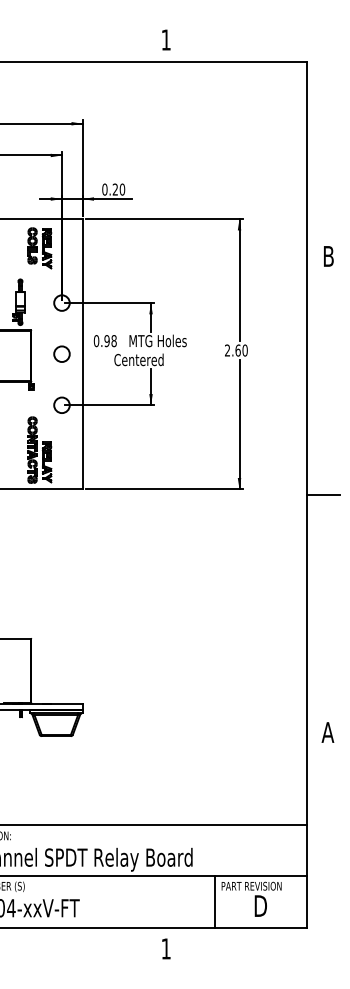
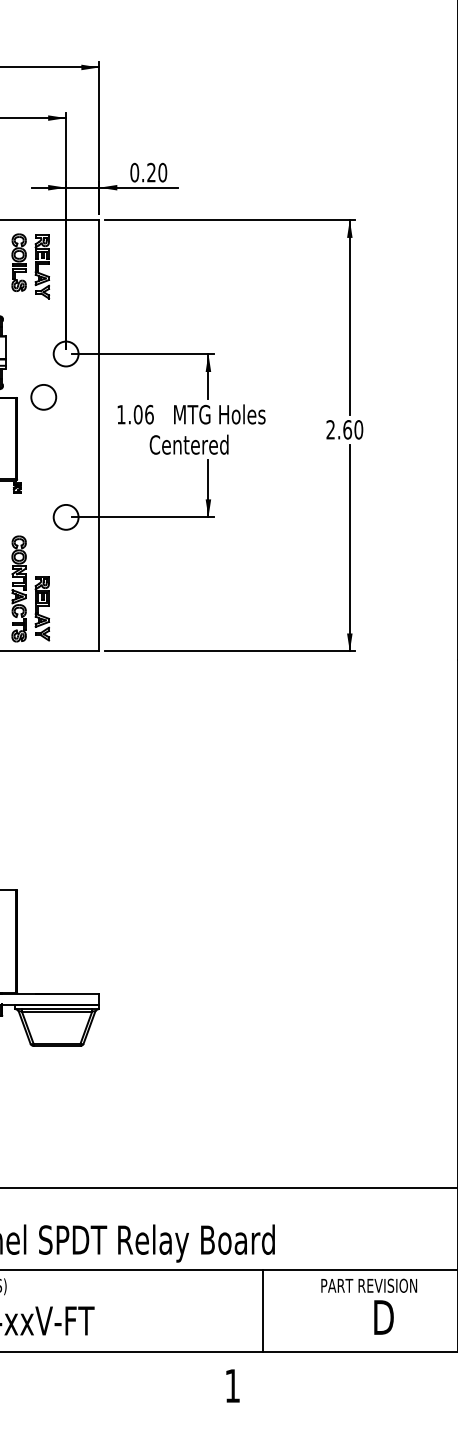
text: (104, 341) -> (134, 415), 0.98 -> 1.06
circle: (61, 353) -> (42, 396), moved
line: (215, 901) -> (263, 1310), moved

